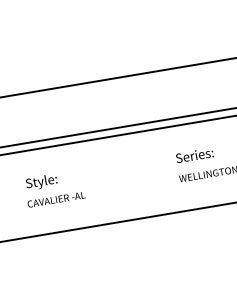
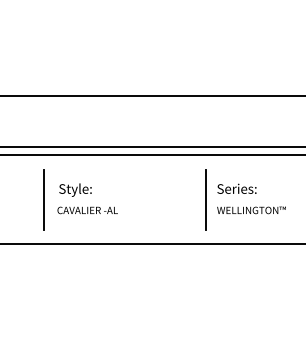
line: (167, 170) -> (206, 199), added
line: (13, 196) -> (44, 199), added

